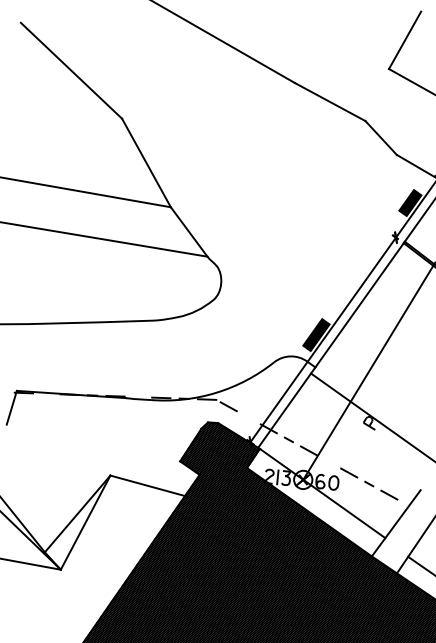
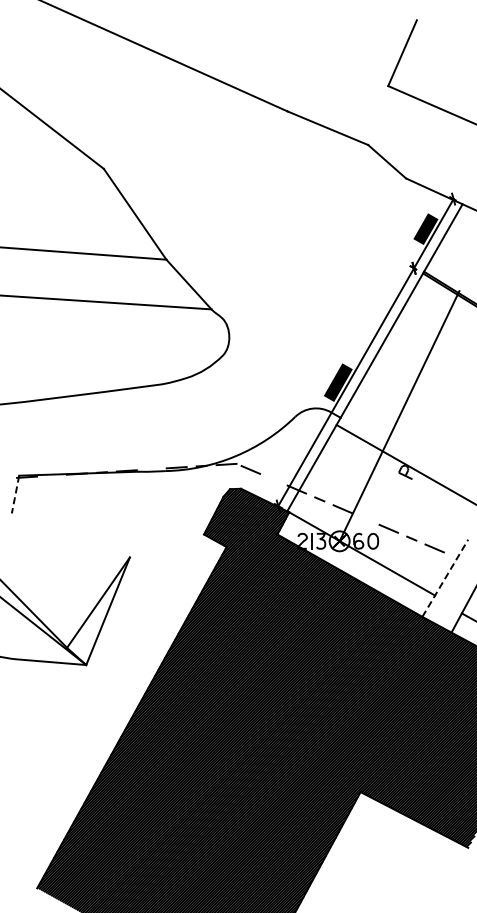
line: (11, 408) -> (15, 495), solid -> dashed
line: (147, 485) -> (171, 564), removed
line: (396, 523) -> (445, 578), solid -> dashed

